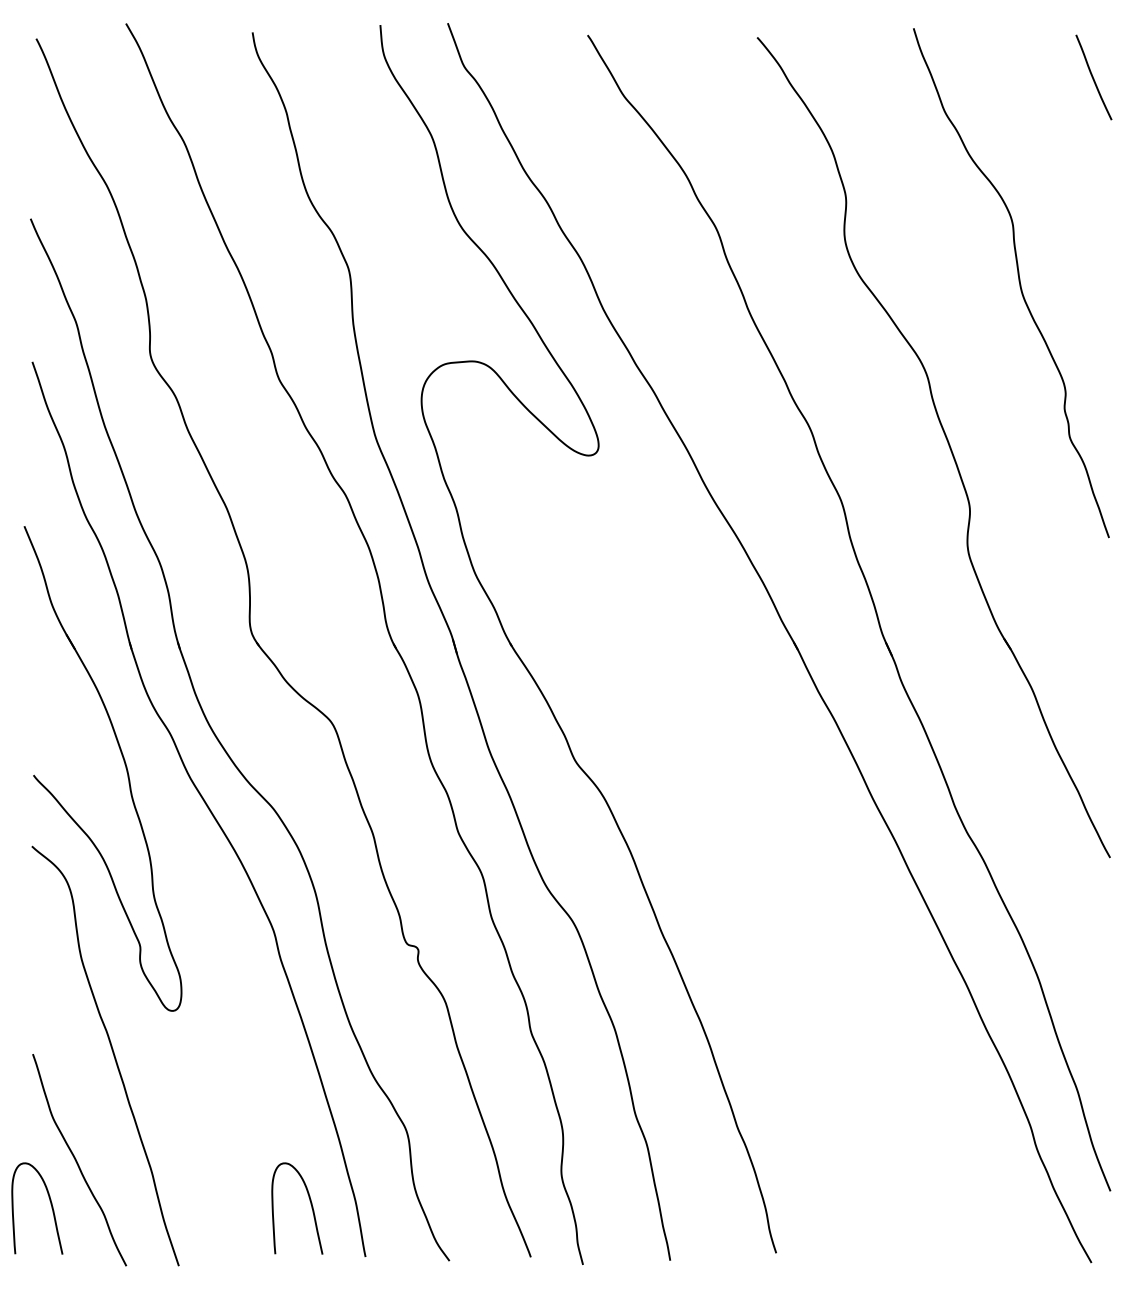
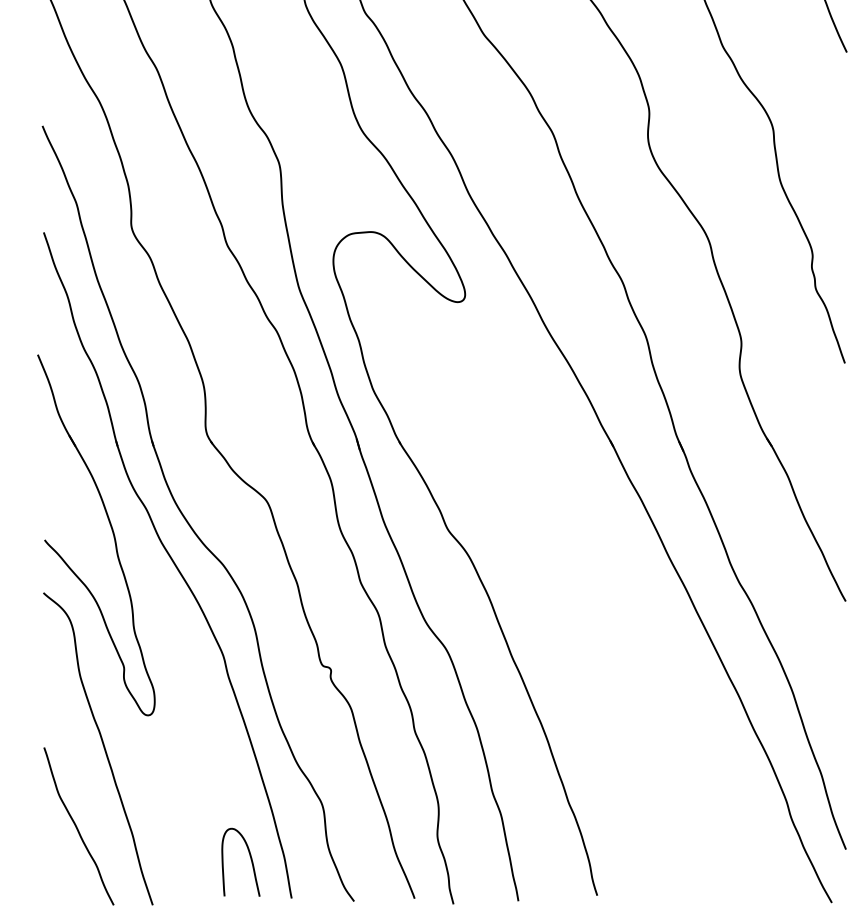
curve: (50, 1204) -> (57, 859), removed

